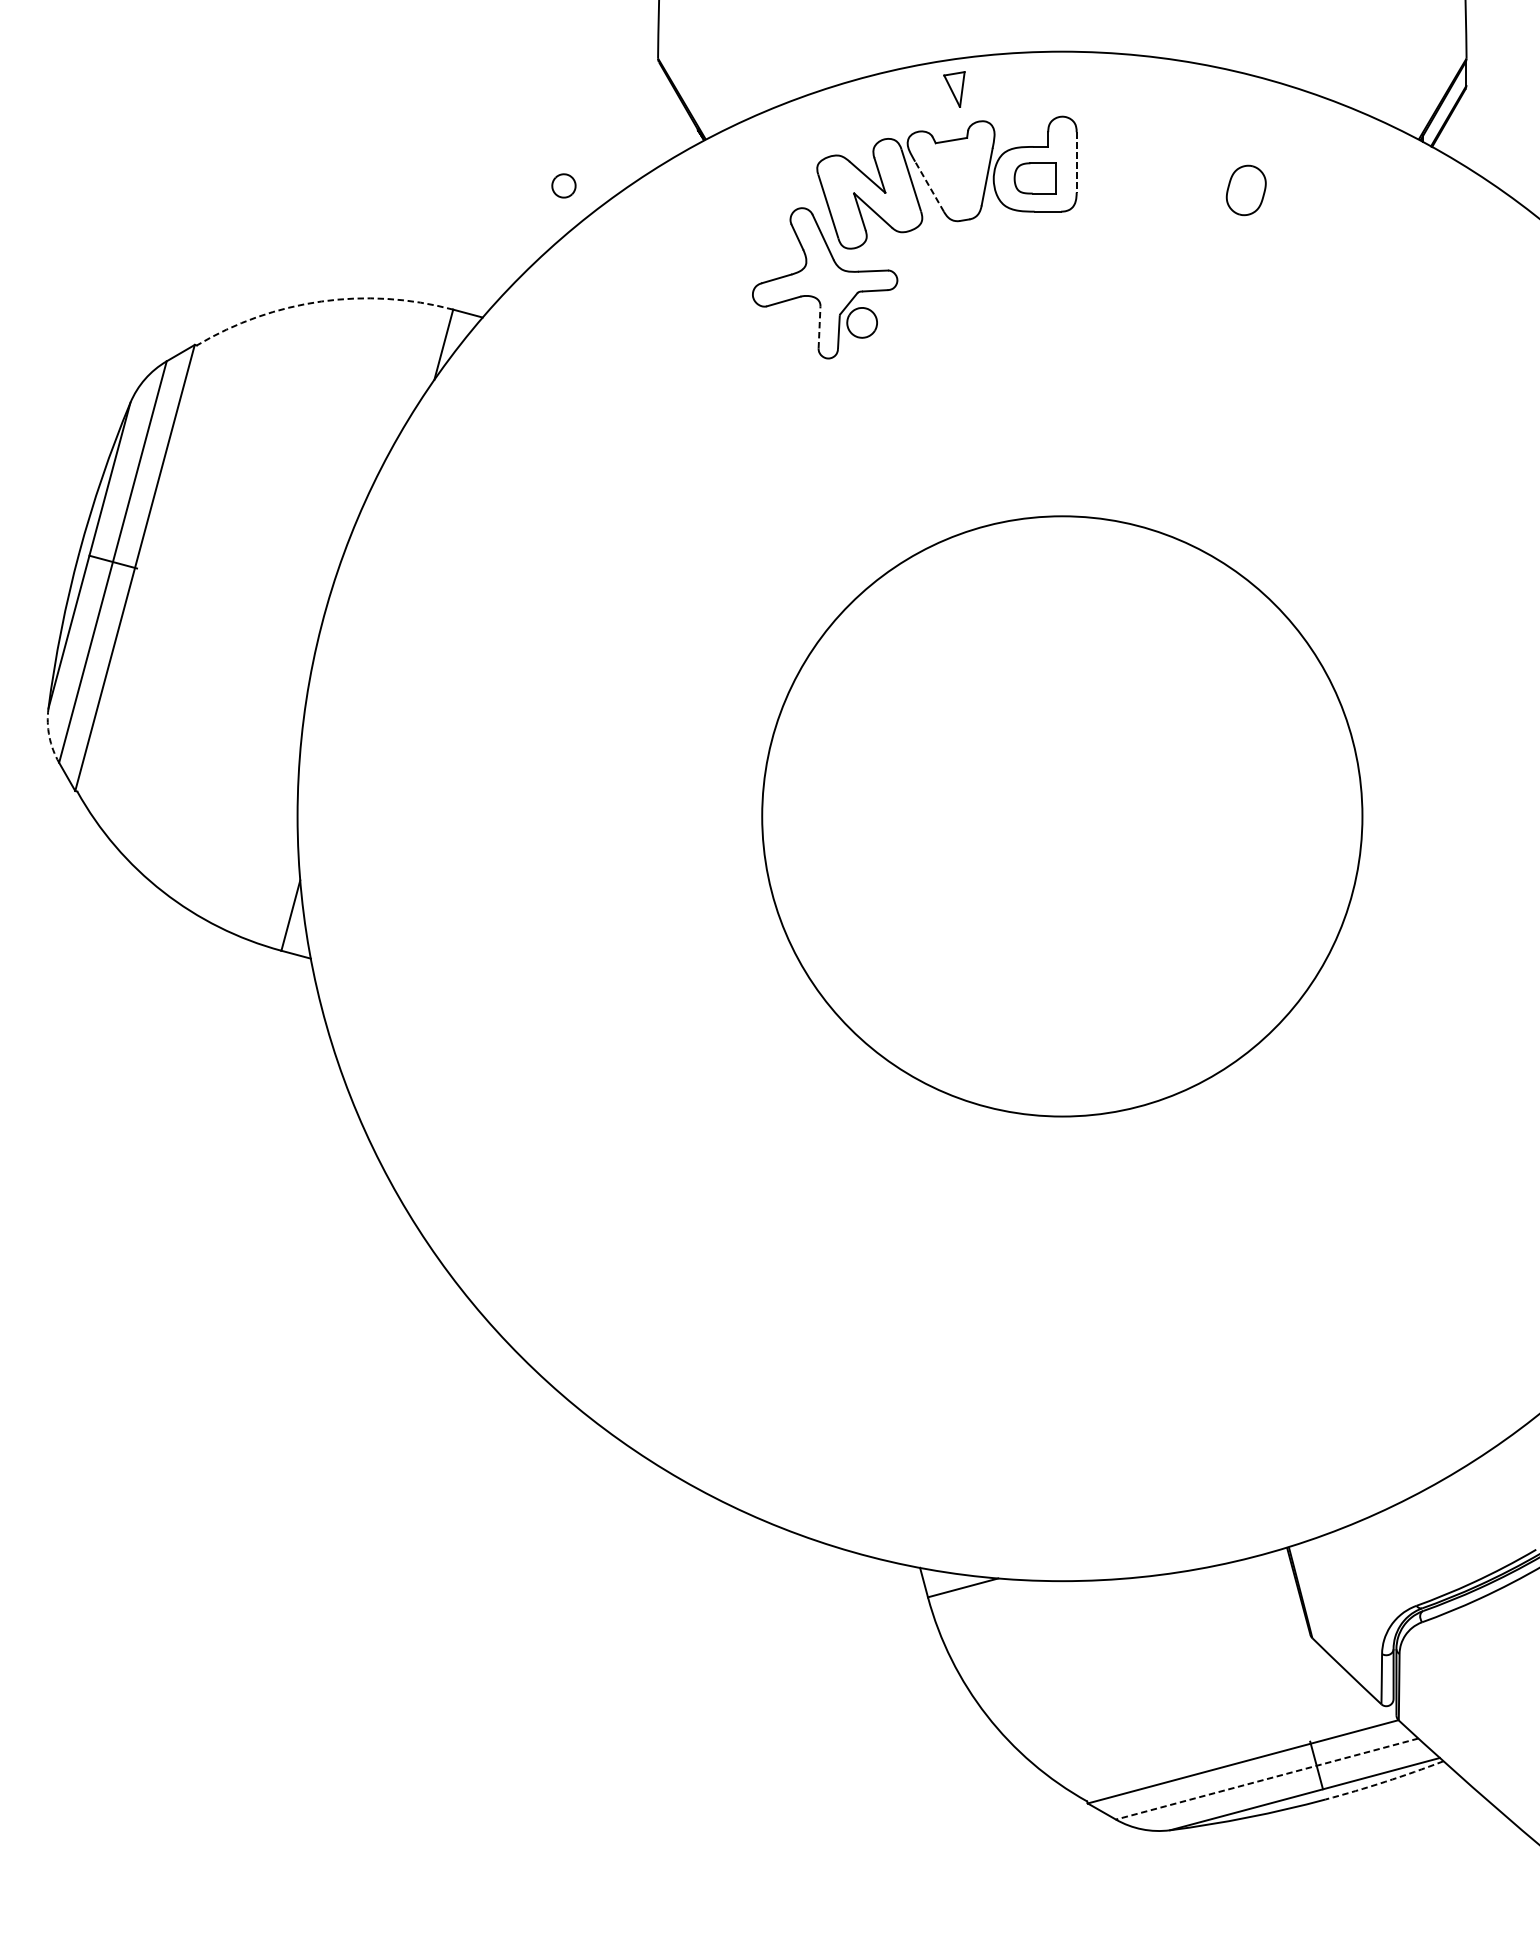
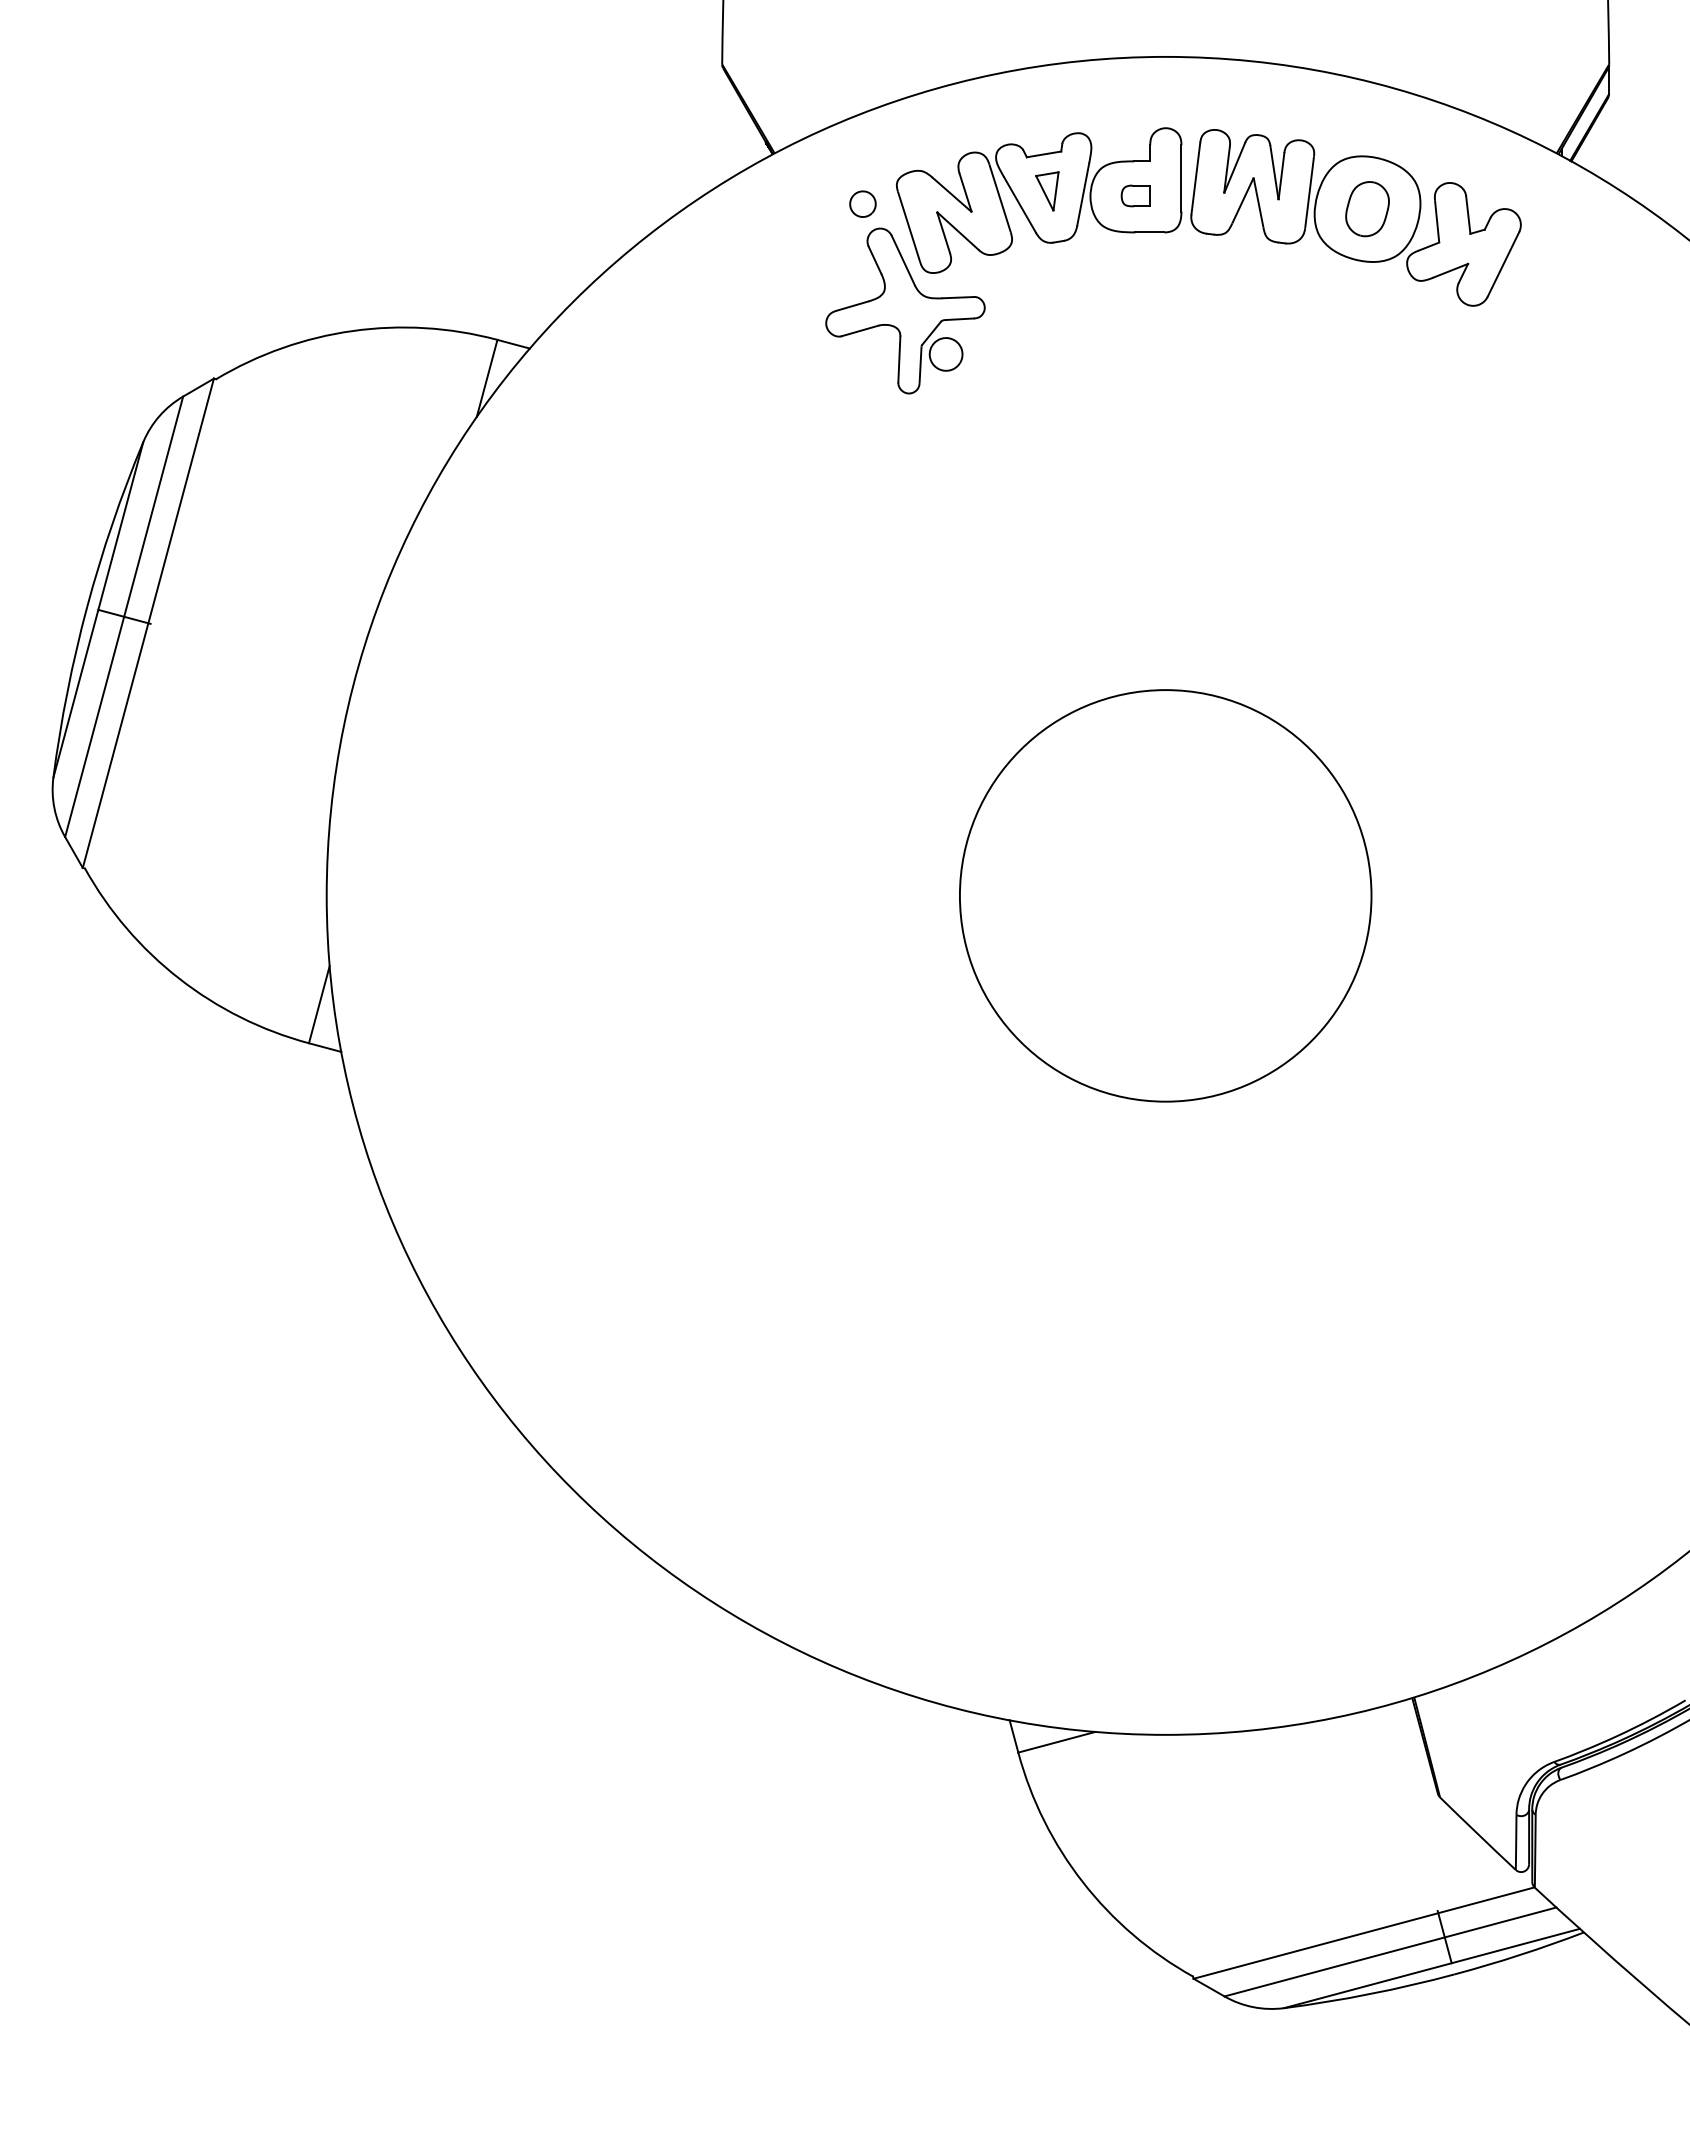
part: (954, 89) -> (1047, 191), moved
line: (1076, 162) -> (1181, 178), dashed -> solid
part: (1034, 178) -> (1135, 195), size x0.62
part: (563, 185) -> (862, 203), moved
line: (929, 187) -> (1020, 205), dashed -> solid
part: (1235, 198) -> (1355, 217), added
arc: (321, 301) -> (352, 331), dashed -> solid
line: (819, 327) -> (899, 359), dashed -> solid
arc: (49, 736) -> (54, 808), dashed -> solid
circle: (1062, 816) -> (1165, 895), size x0.62
line: (1267, 1778) -> (1390, 1951), dashed -> solid
arc: (1384, 1782) -> (1519, 1955), dashed -> solid

